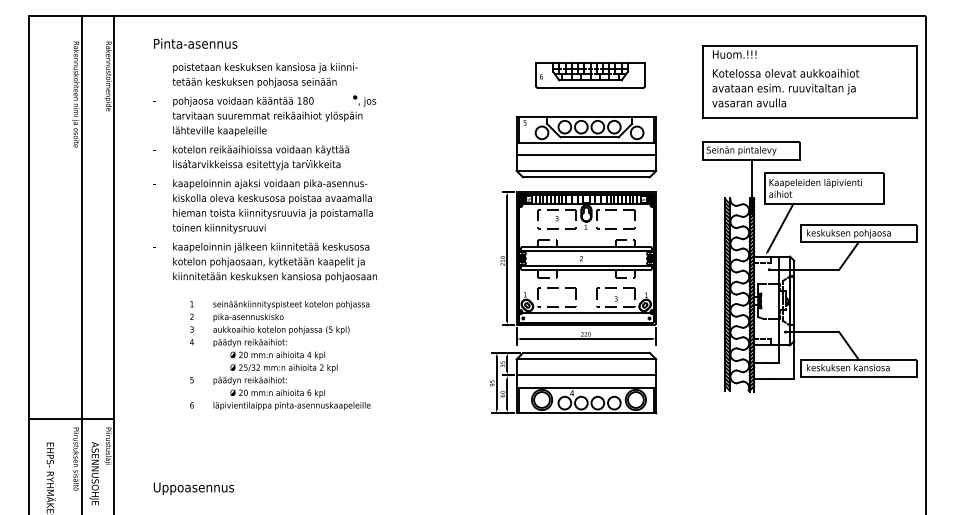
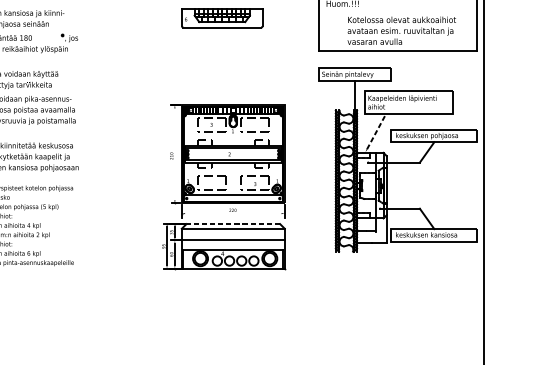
part: (590, 75) -> (222, 18), moved
text: (785, 88) -> (401, 31), moved
part: (586, 147) -> (233, 72), removed
line: (780, 227) -> (376, 131), solid -> dashed
line: (507, 258) -> (175, 154), removed
line: (586, 338) -> (233, 213), removed
line: (585, 353) -> (232, 224), solid -> dashed

